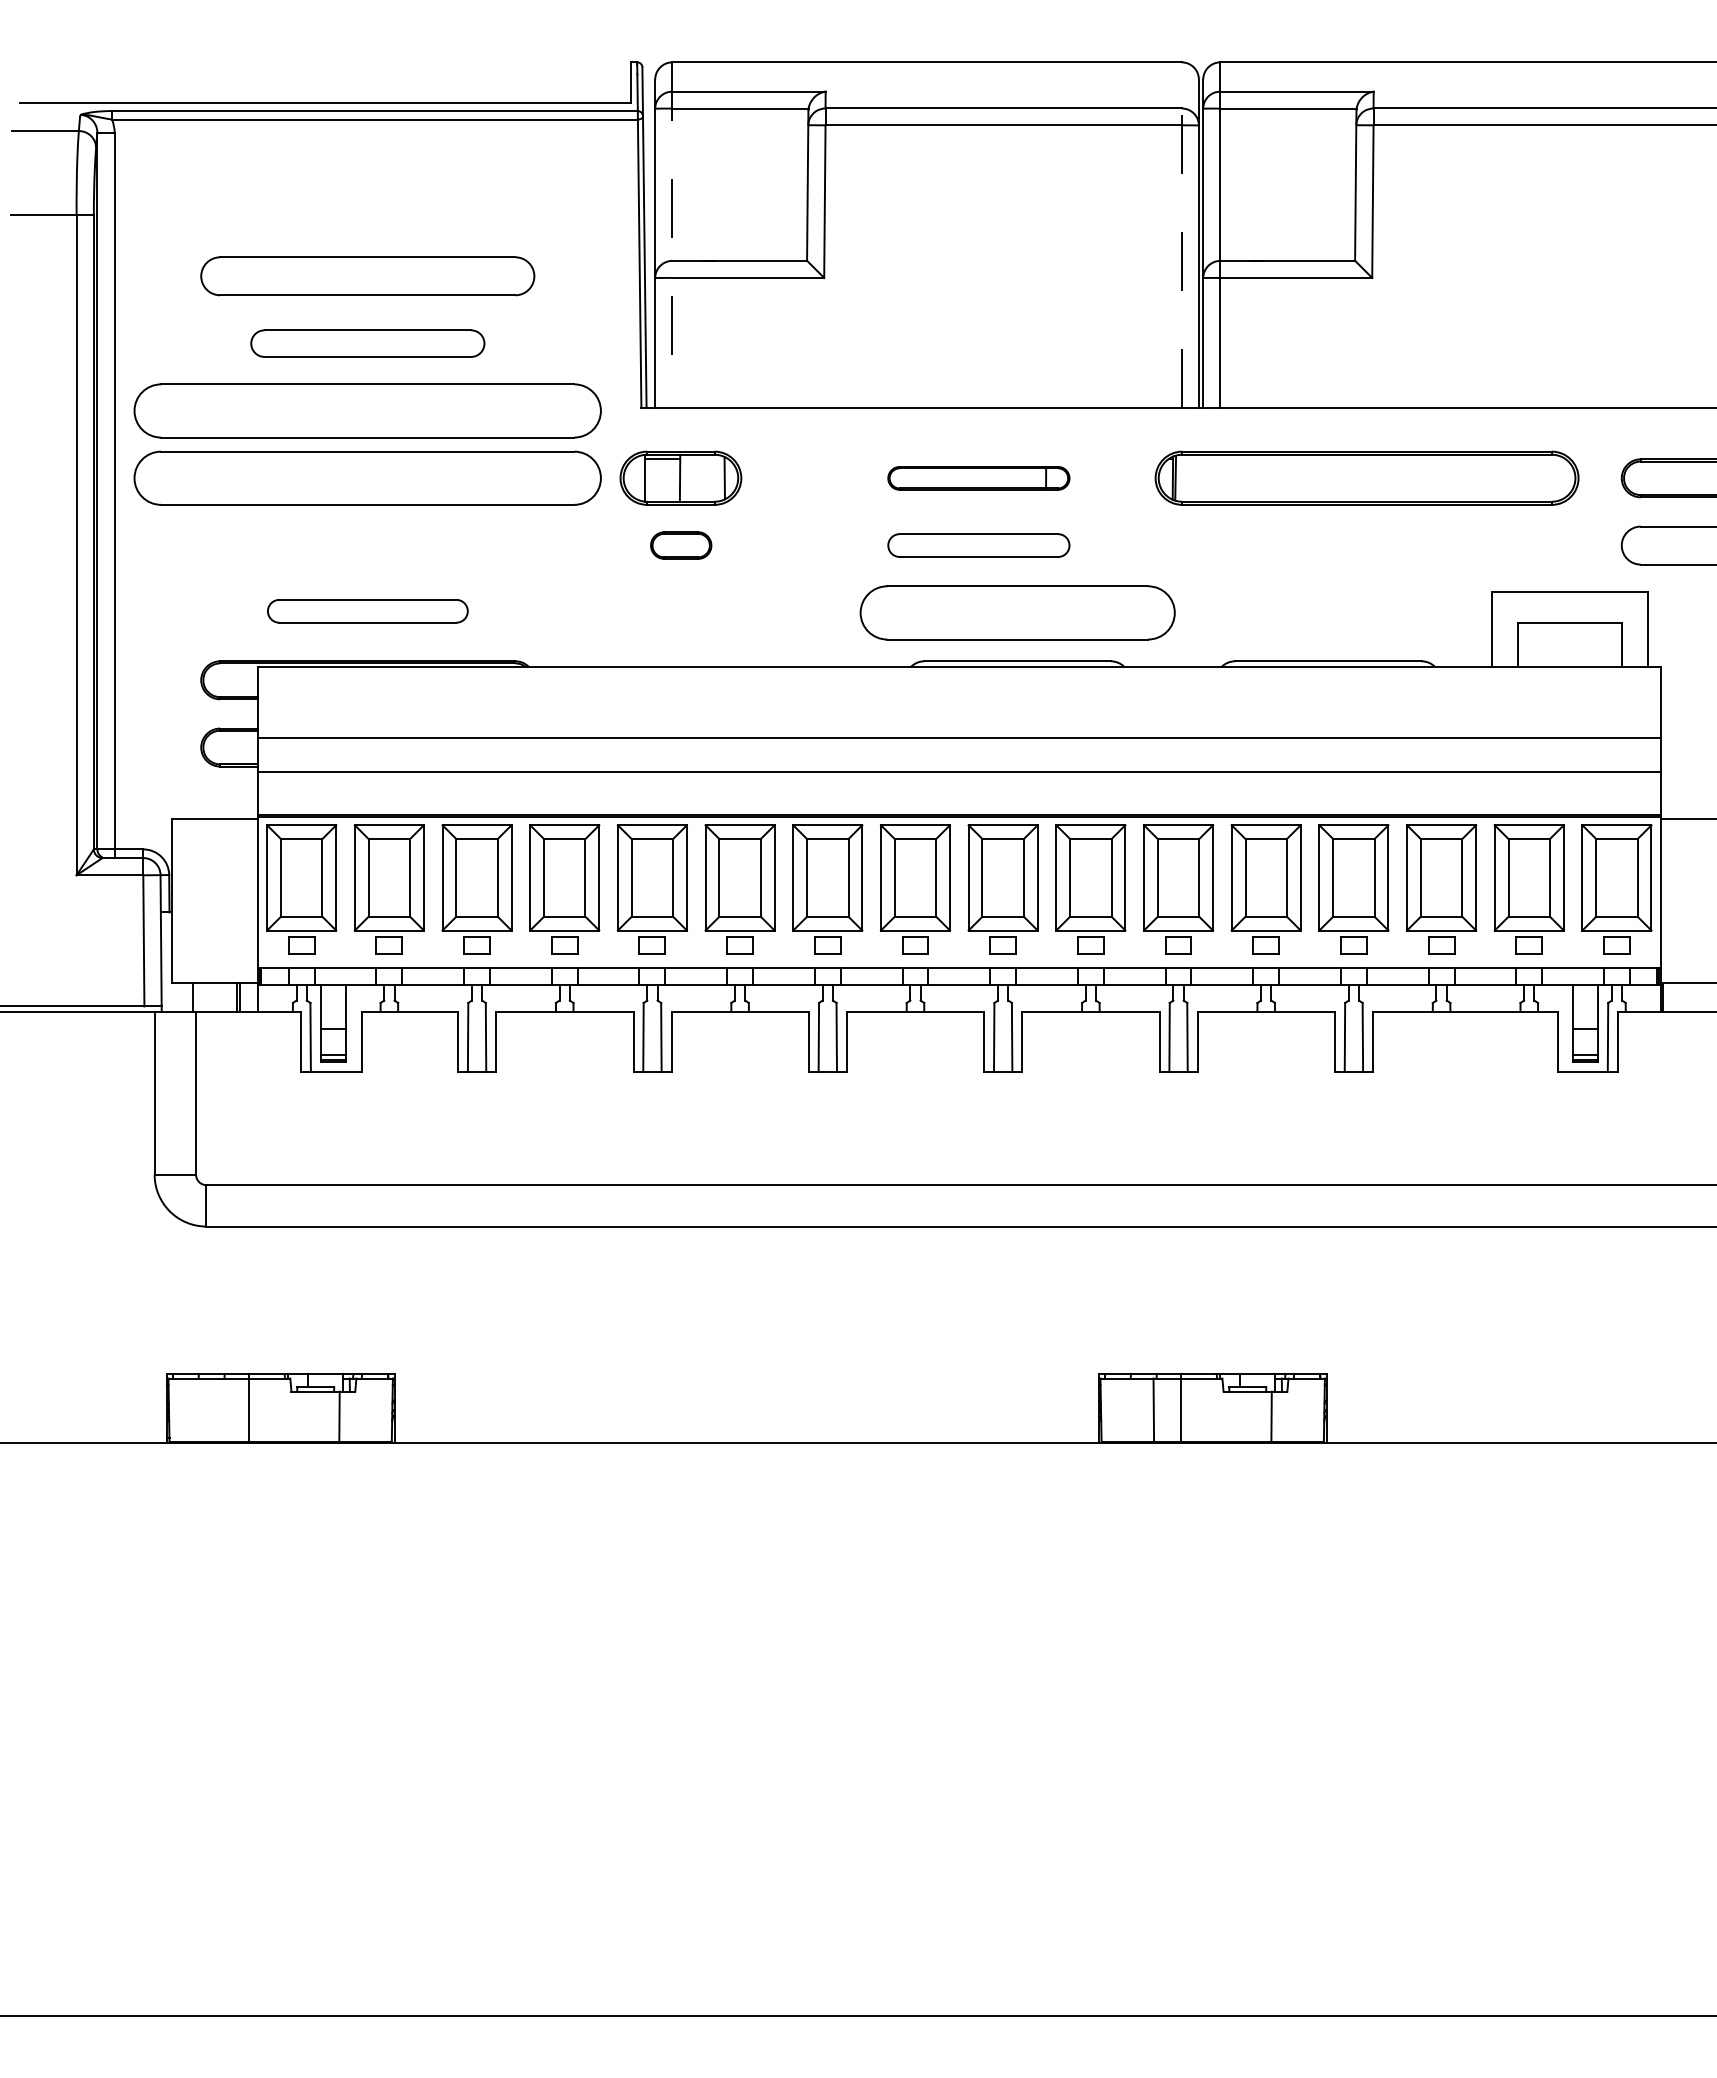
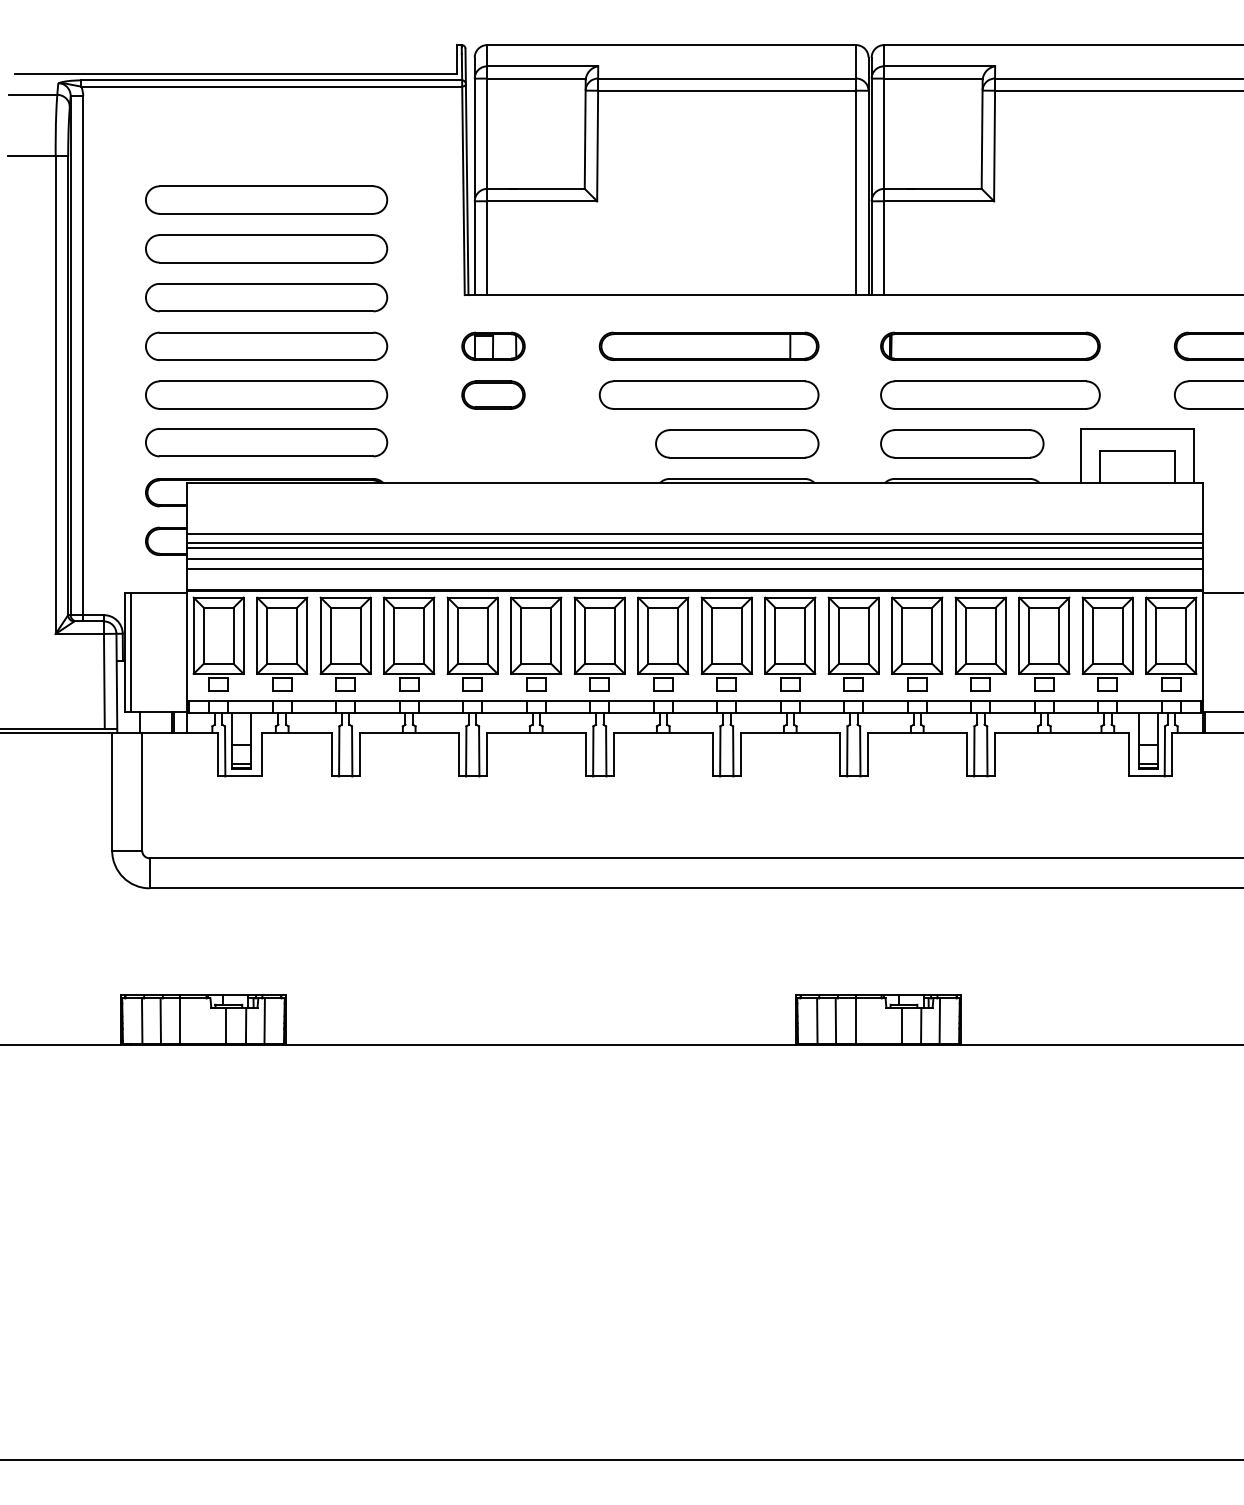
line: (672, 234) -> (487, 169), dashed -> solid
line: (1181, 234) -> (855, 169), dashed -> solid
part: (367, 343) -> (266, 248), size x1.43
part: (367, 410) -> (266, 297), size x0.71
part: (367, 478) -> (266, 346), size x0.71
part: (681, 478) -> (493, 346), size x0.71
part: (978, 478) -> (708, 346), size x1.67
part: (1367, 478) -> (990, 346), size x0.71
part: (367, 545) -> (266, 395), added
part: (681, 545) -> (493, 395), size x1.43
part: (978, 545) -> (708, 395), size x1.67
part: (1367, 545) -> (990, 395), added
part: (367, 611) -> (266, 442), size x1.67
part: (1017, 612) -> (737, 443), size x0.71
part: (1328, 612) -> (962, 443), added
line: (958, 750) -> (694, 543), added
line: (958, 757) -> (694, 548), added
line: (958, 785) -> (694, 568), added
line: (180, 901) -> (130, 652), added
line: (195, 1409) -> (141, 1020), added
line: (221, 1409) -> (160, 1020), added
line: (364, 1409) -> (264, 1020), added
line: (1127, 1409) -> (816, 1020), added
line: (1296, 1409) -> (939, 1020), added
line: (312, 1416) -> (226, 1025), added
line: (1244, 1416) -> (901, 1025), added

